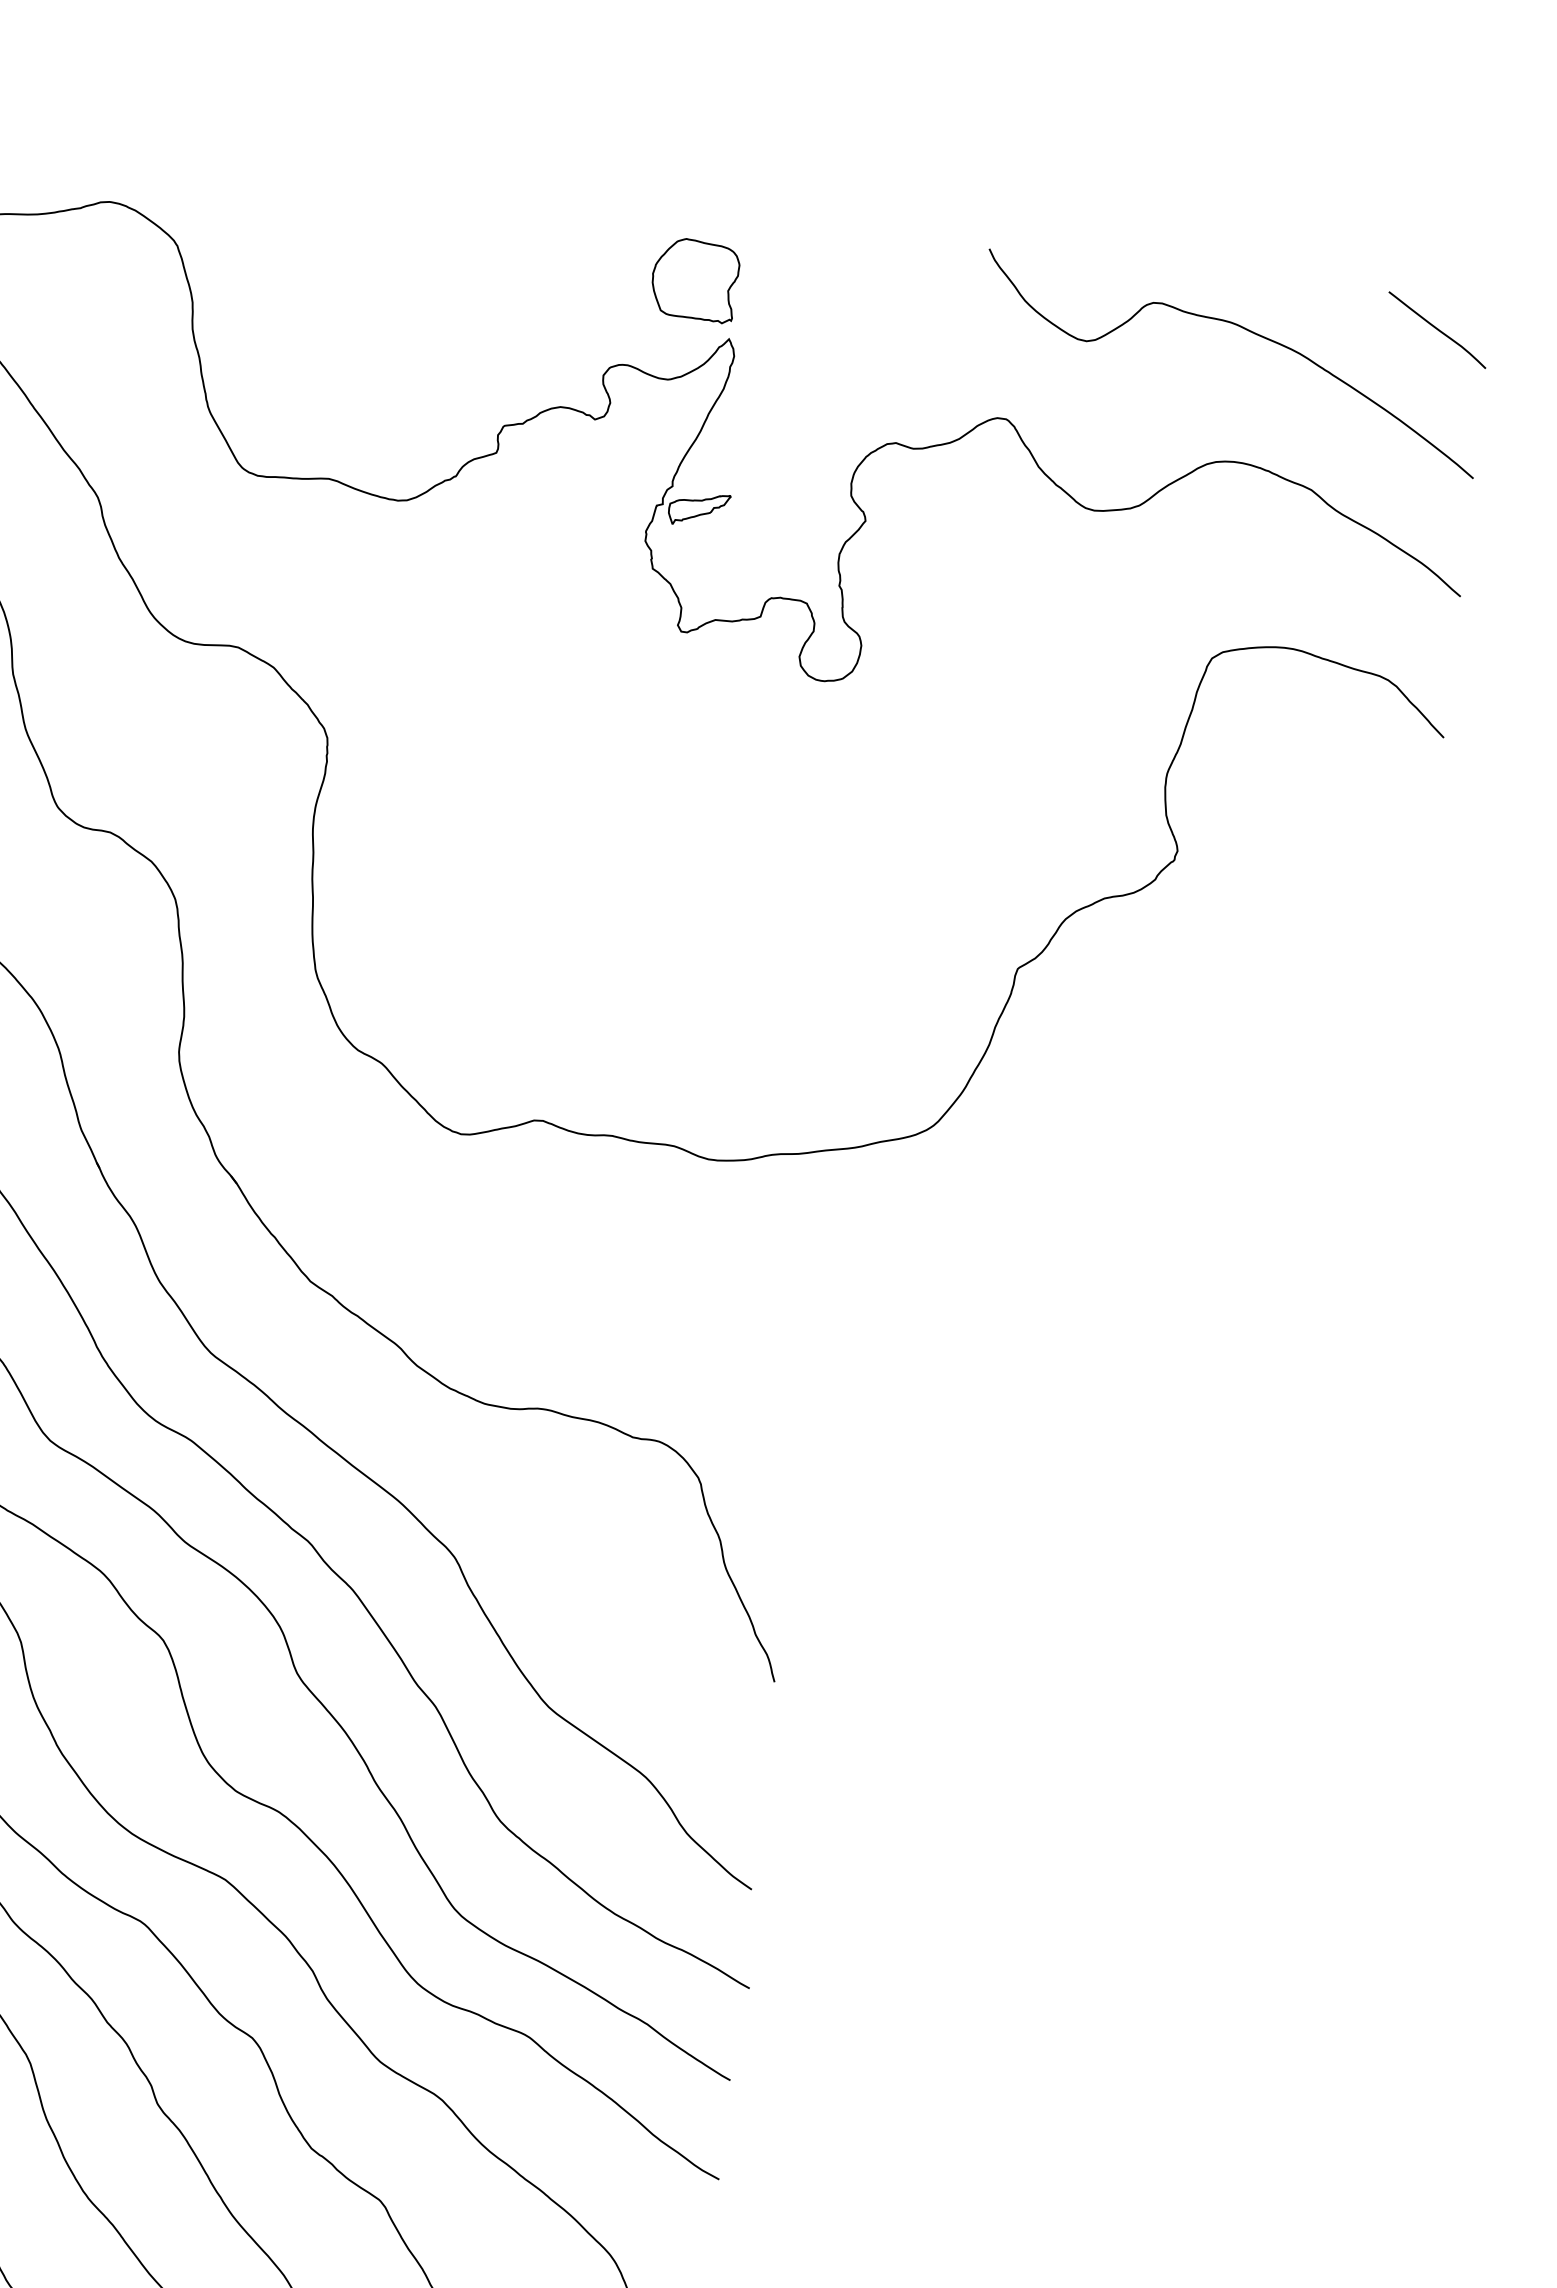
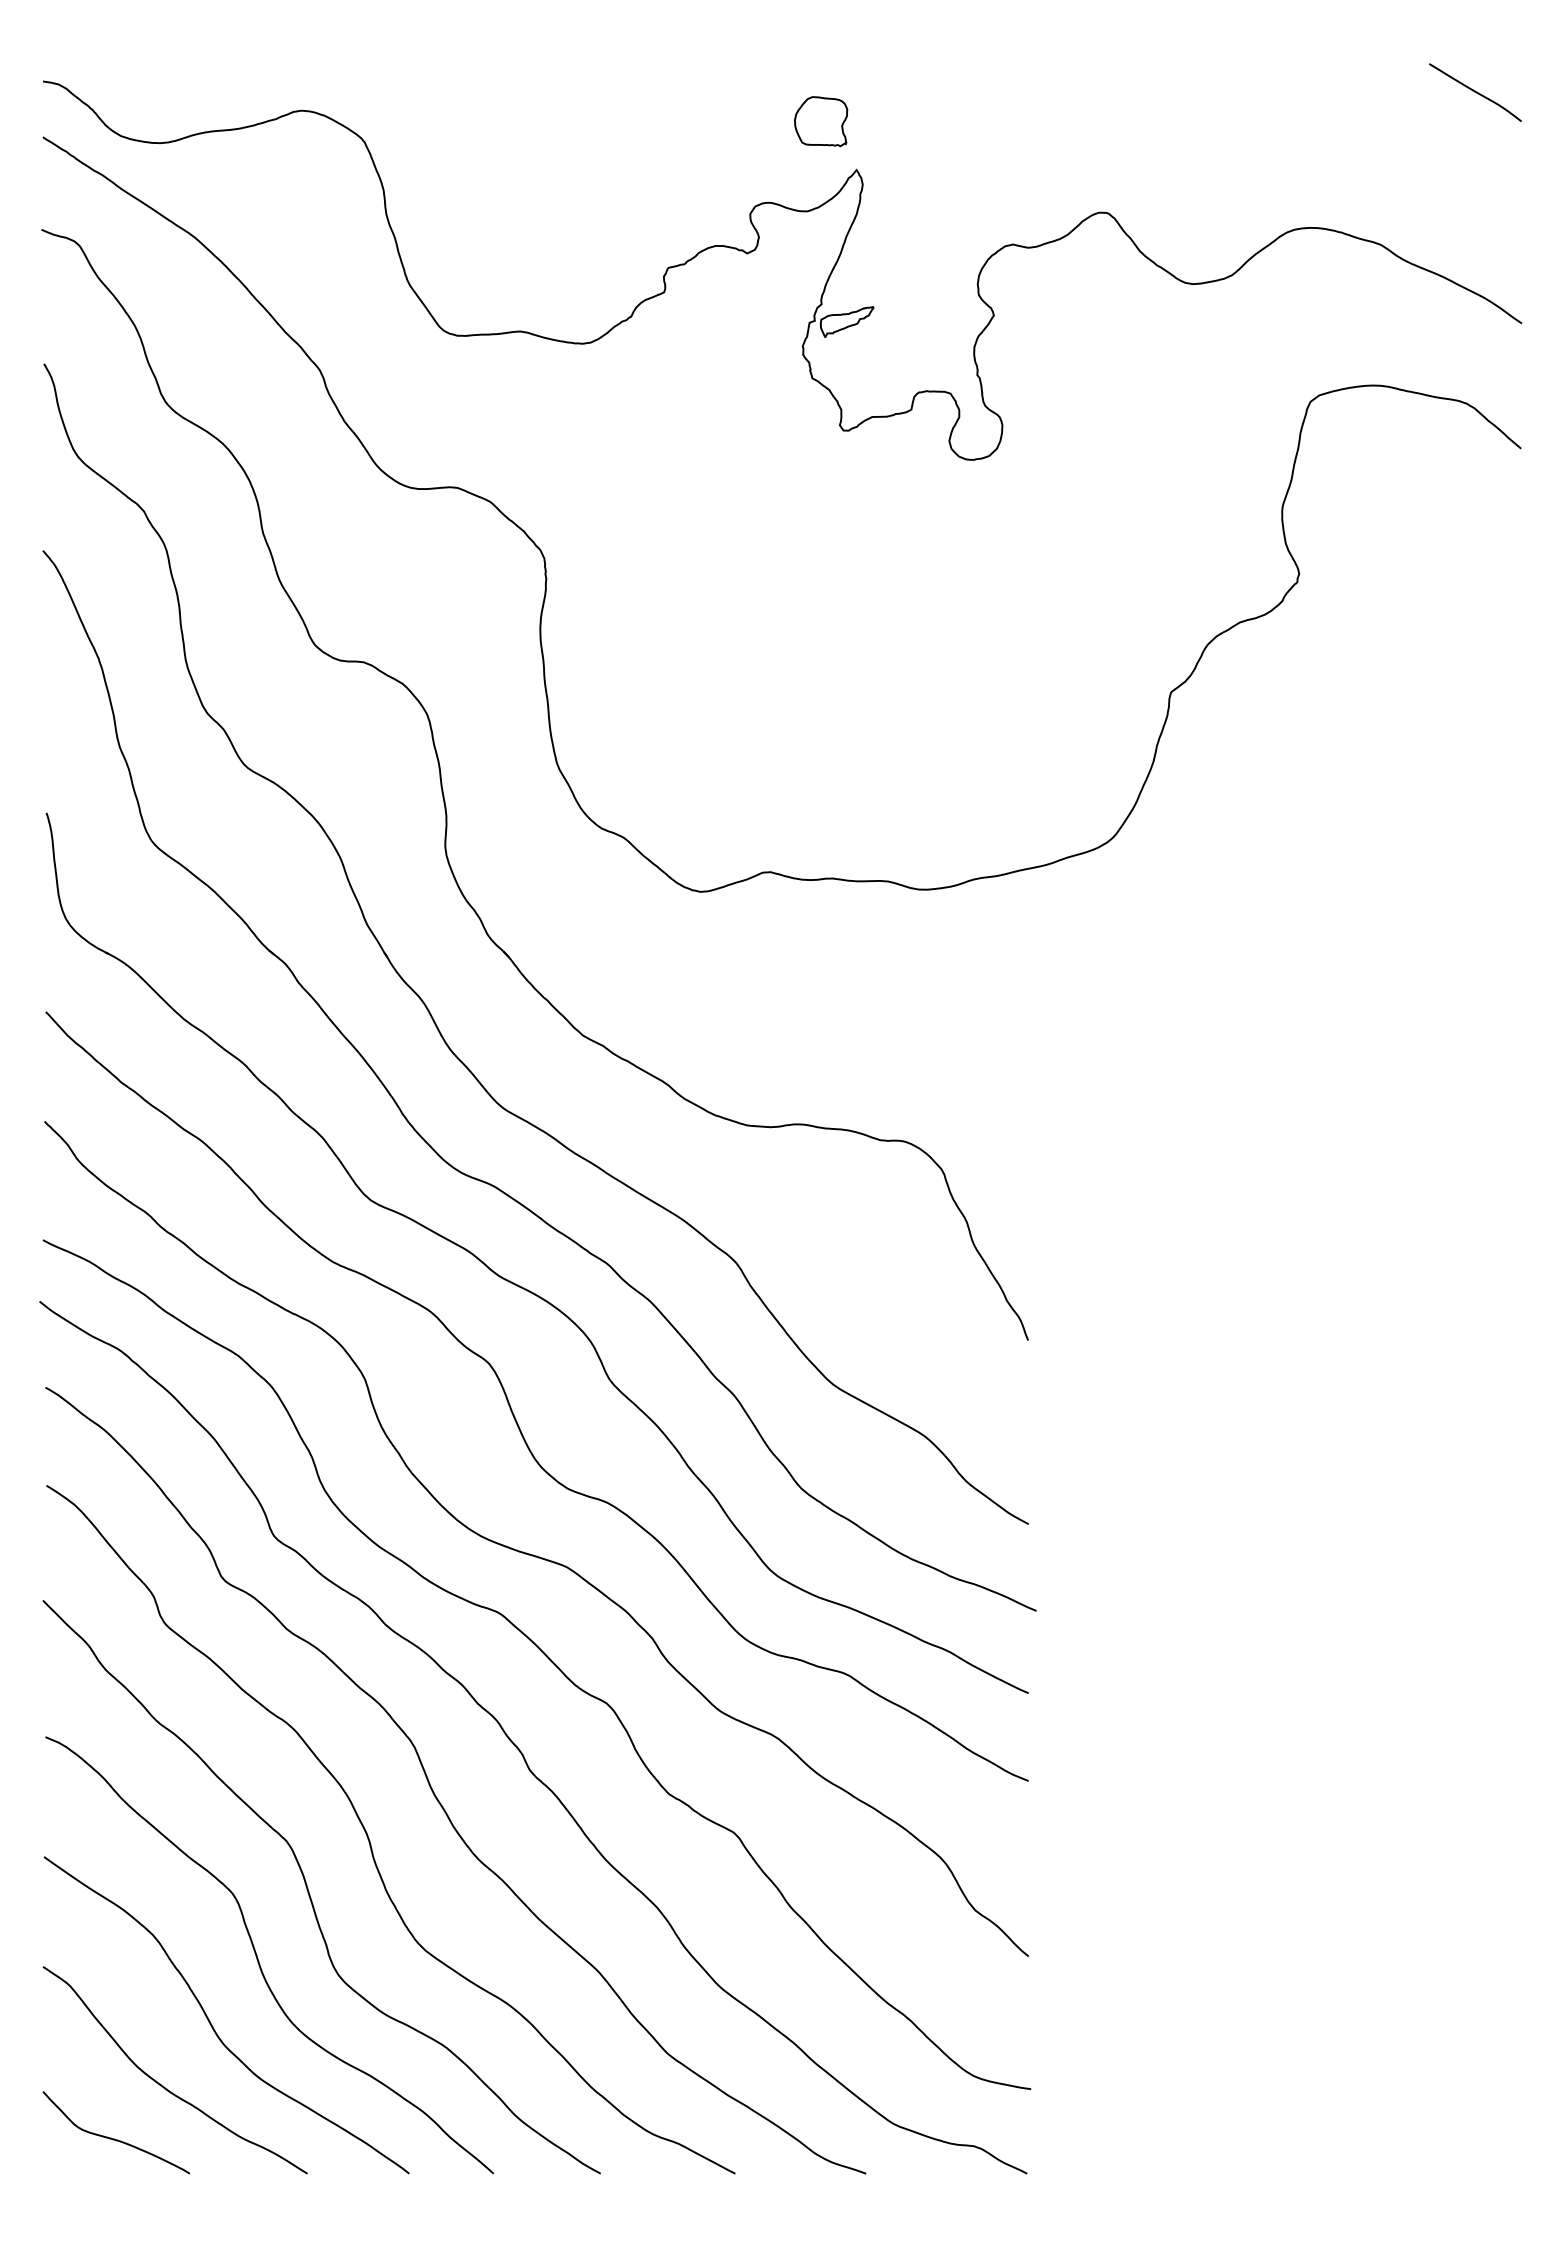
part: (694, 279) -> (820, 121), size x0.7
curve: (1250, 333) -> (1312, 113), removed

